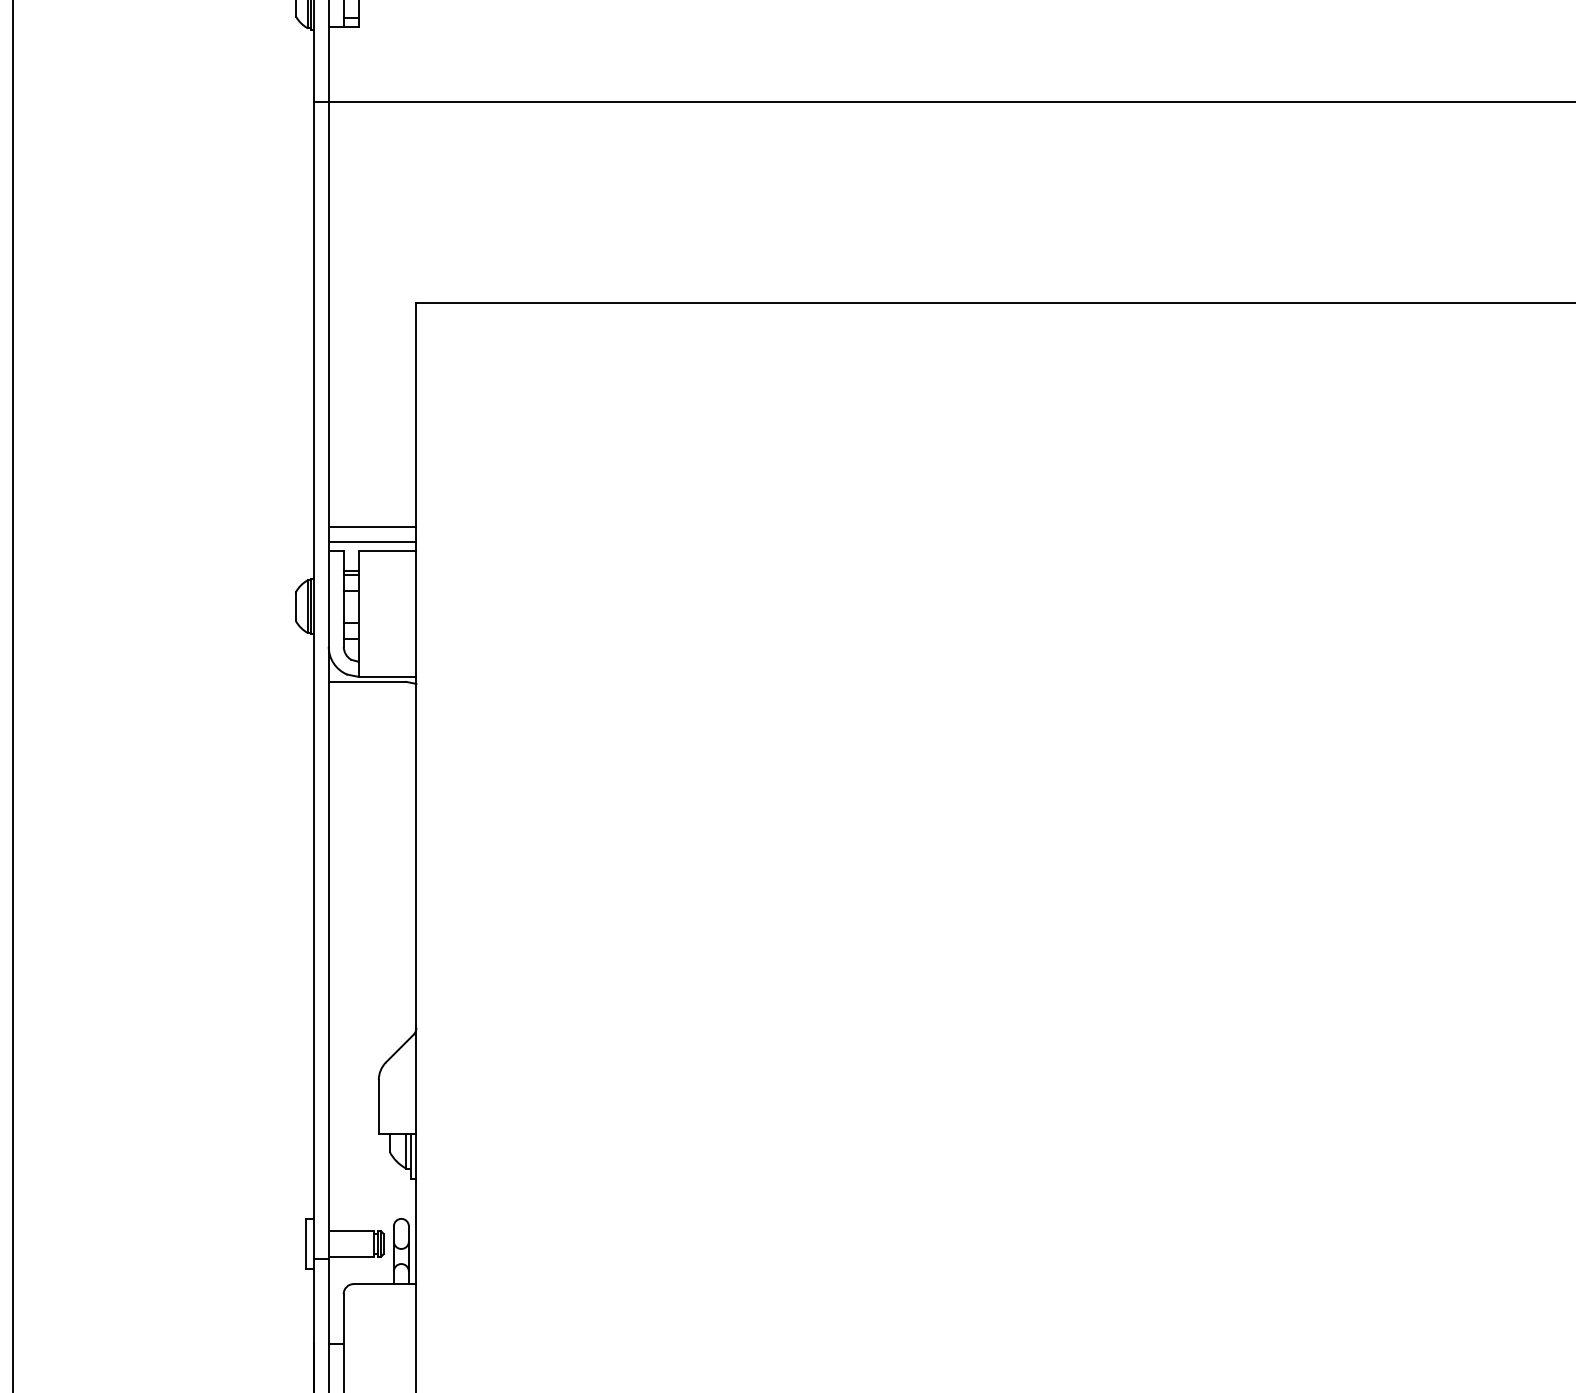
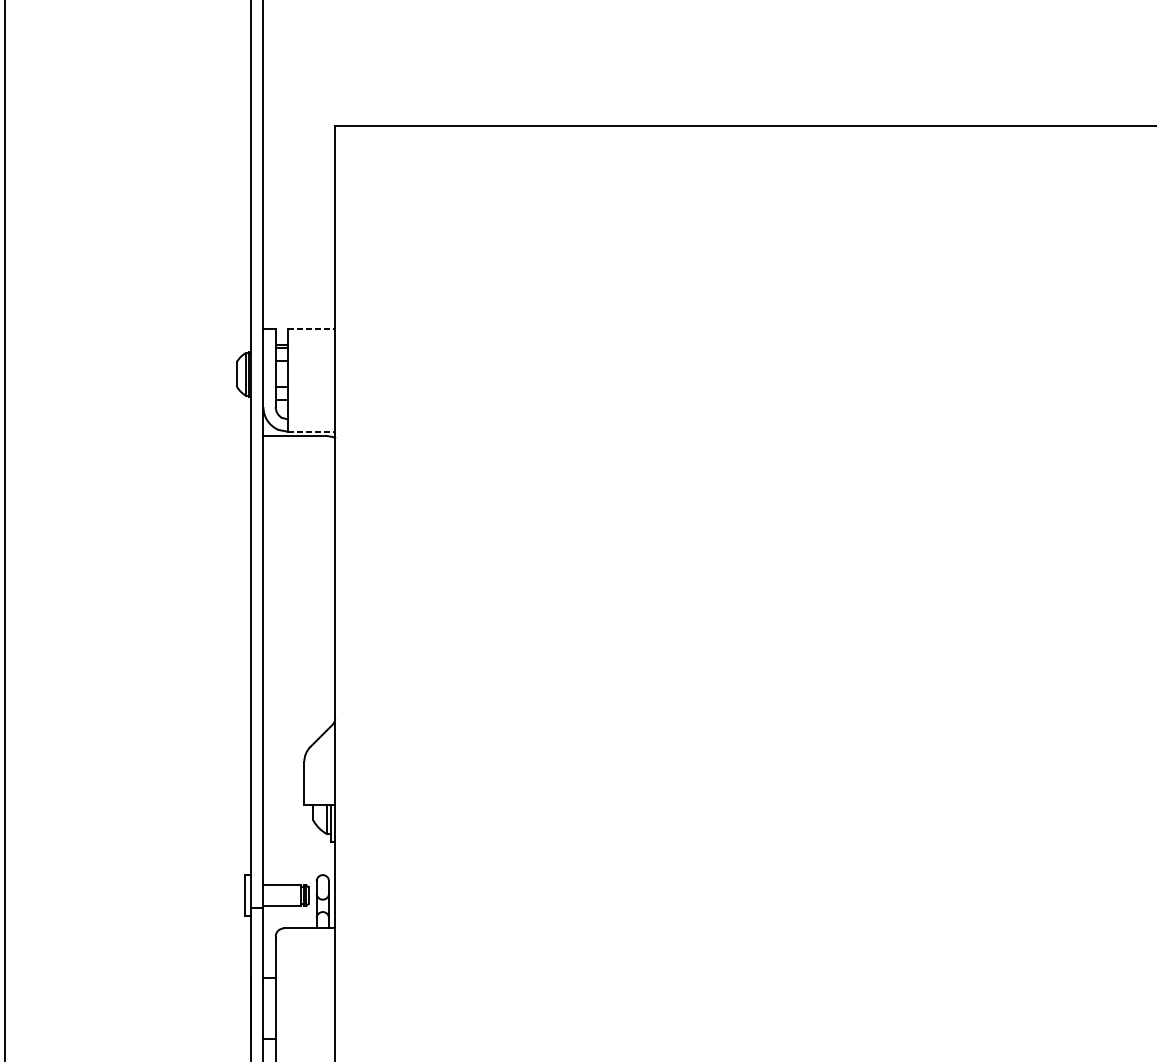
line: (372, 526) -> (299, 308), removed
line: (372, 541) -> (299, 321), removed
line: (387, 551) -> (311, 329), solid -> dashed
line: (387, 676) -> (311, 431), solid -> dashed

